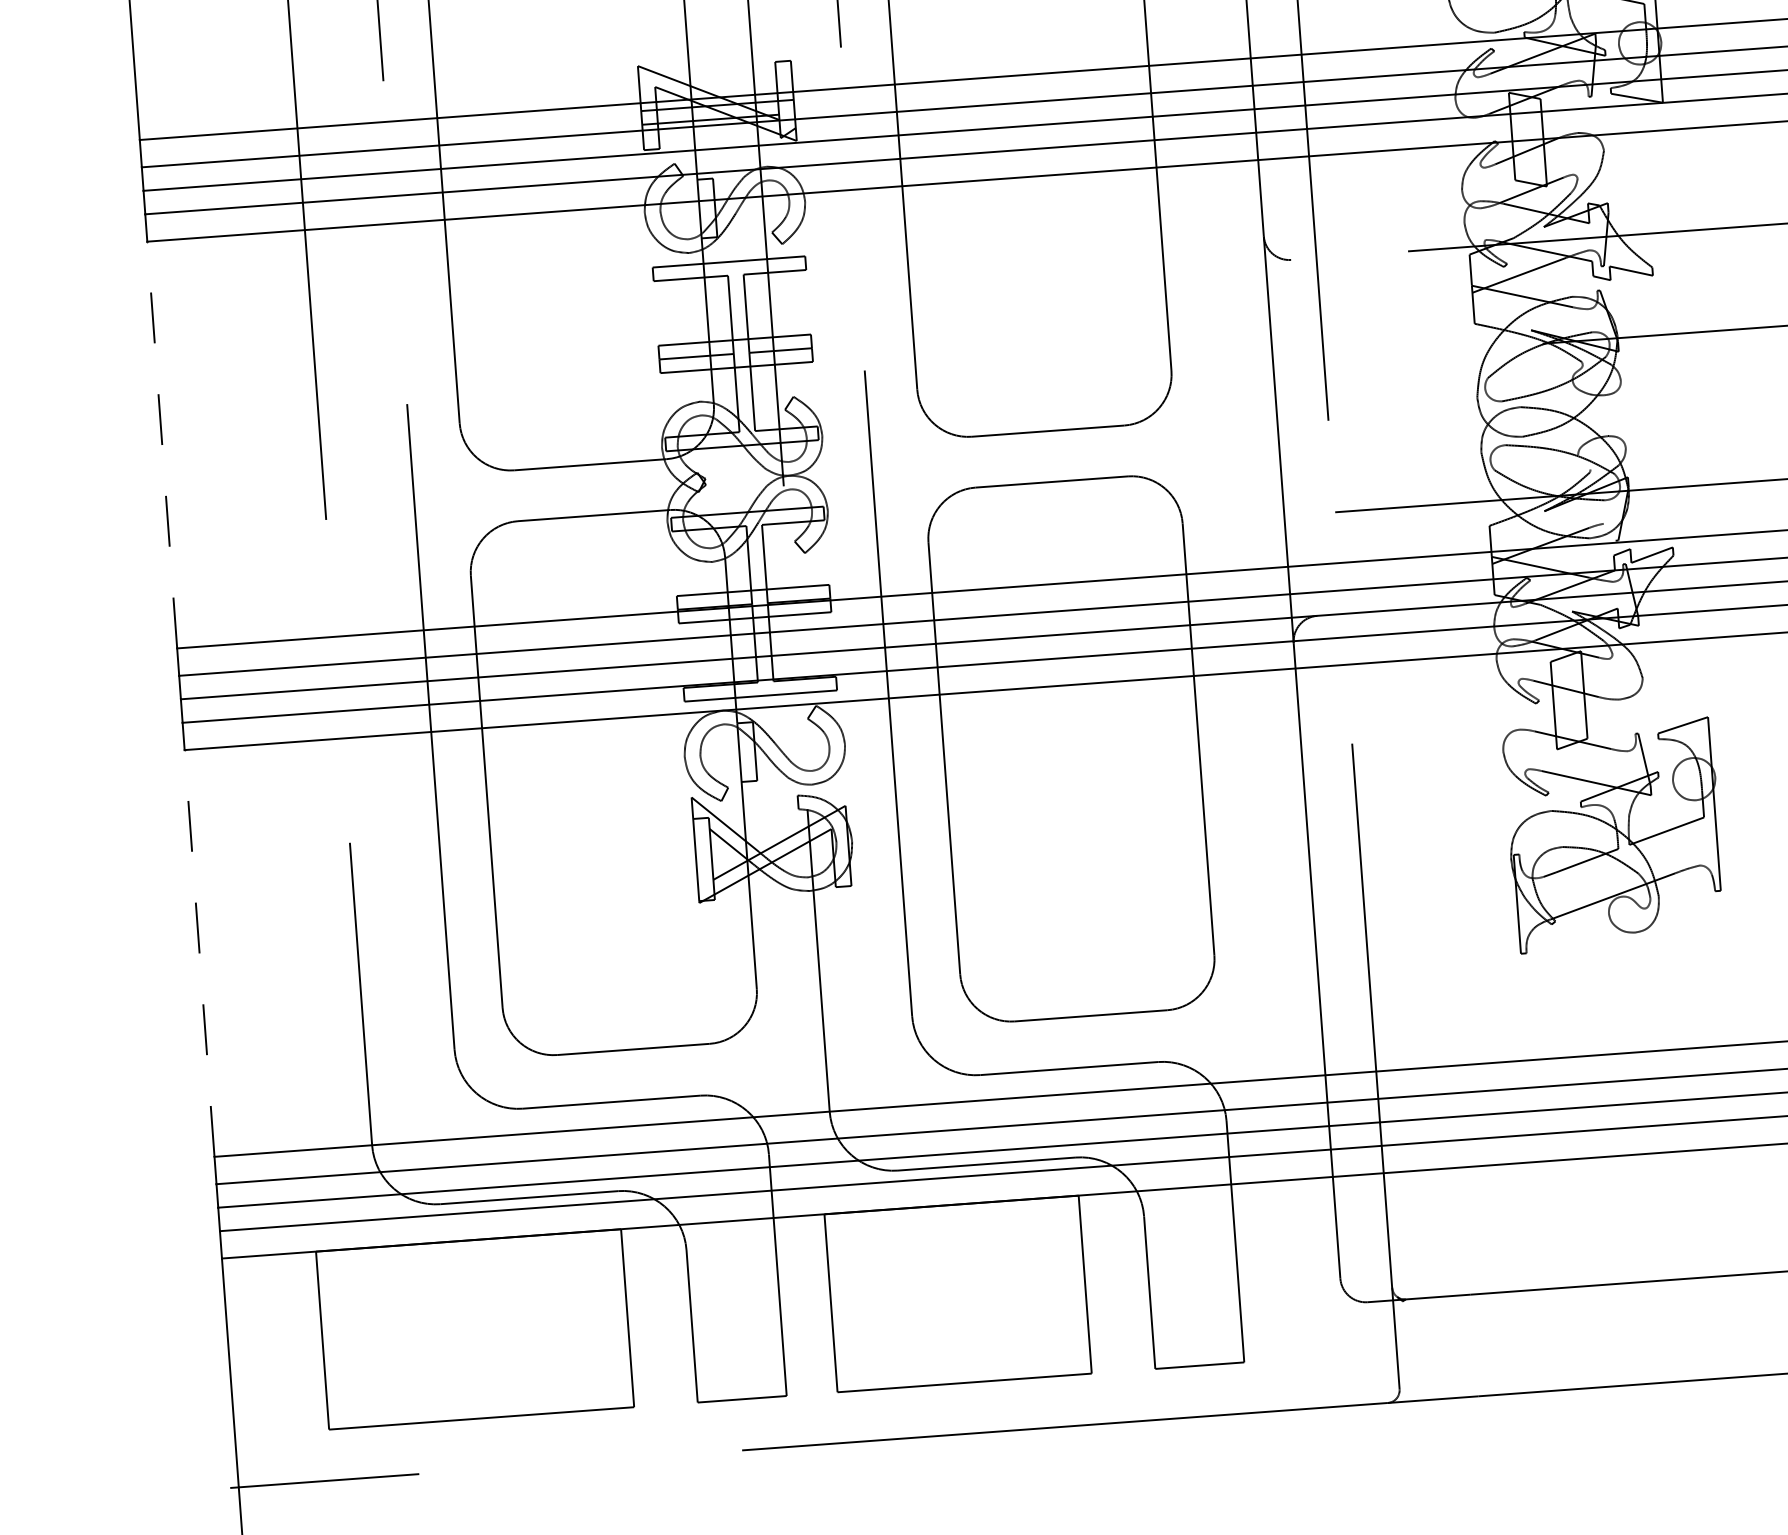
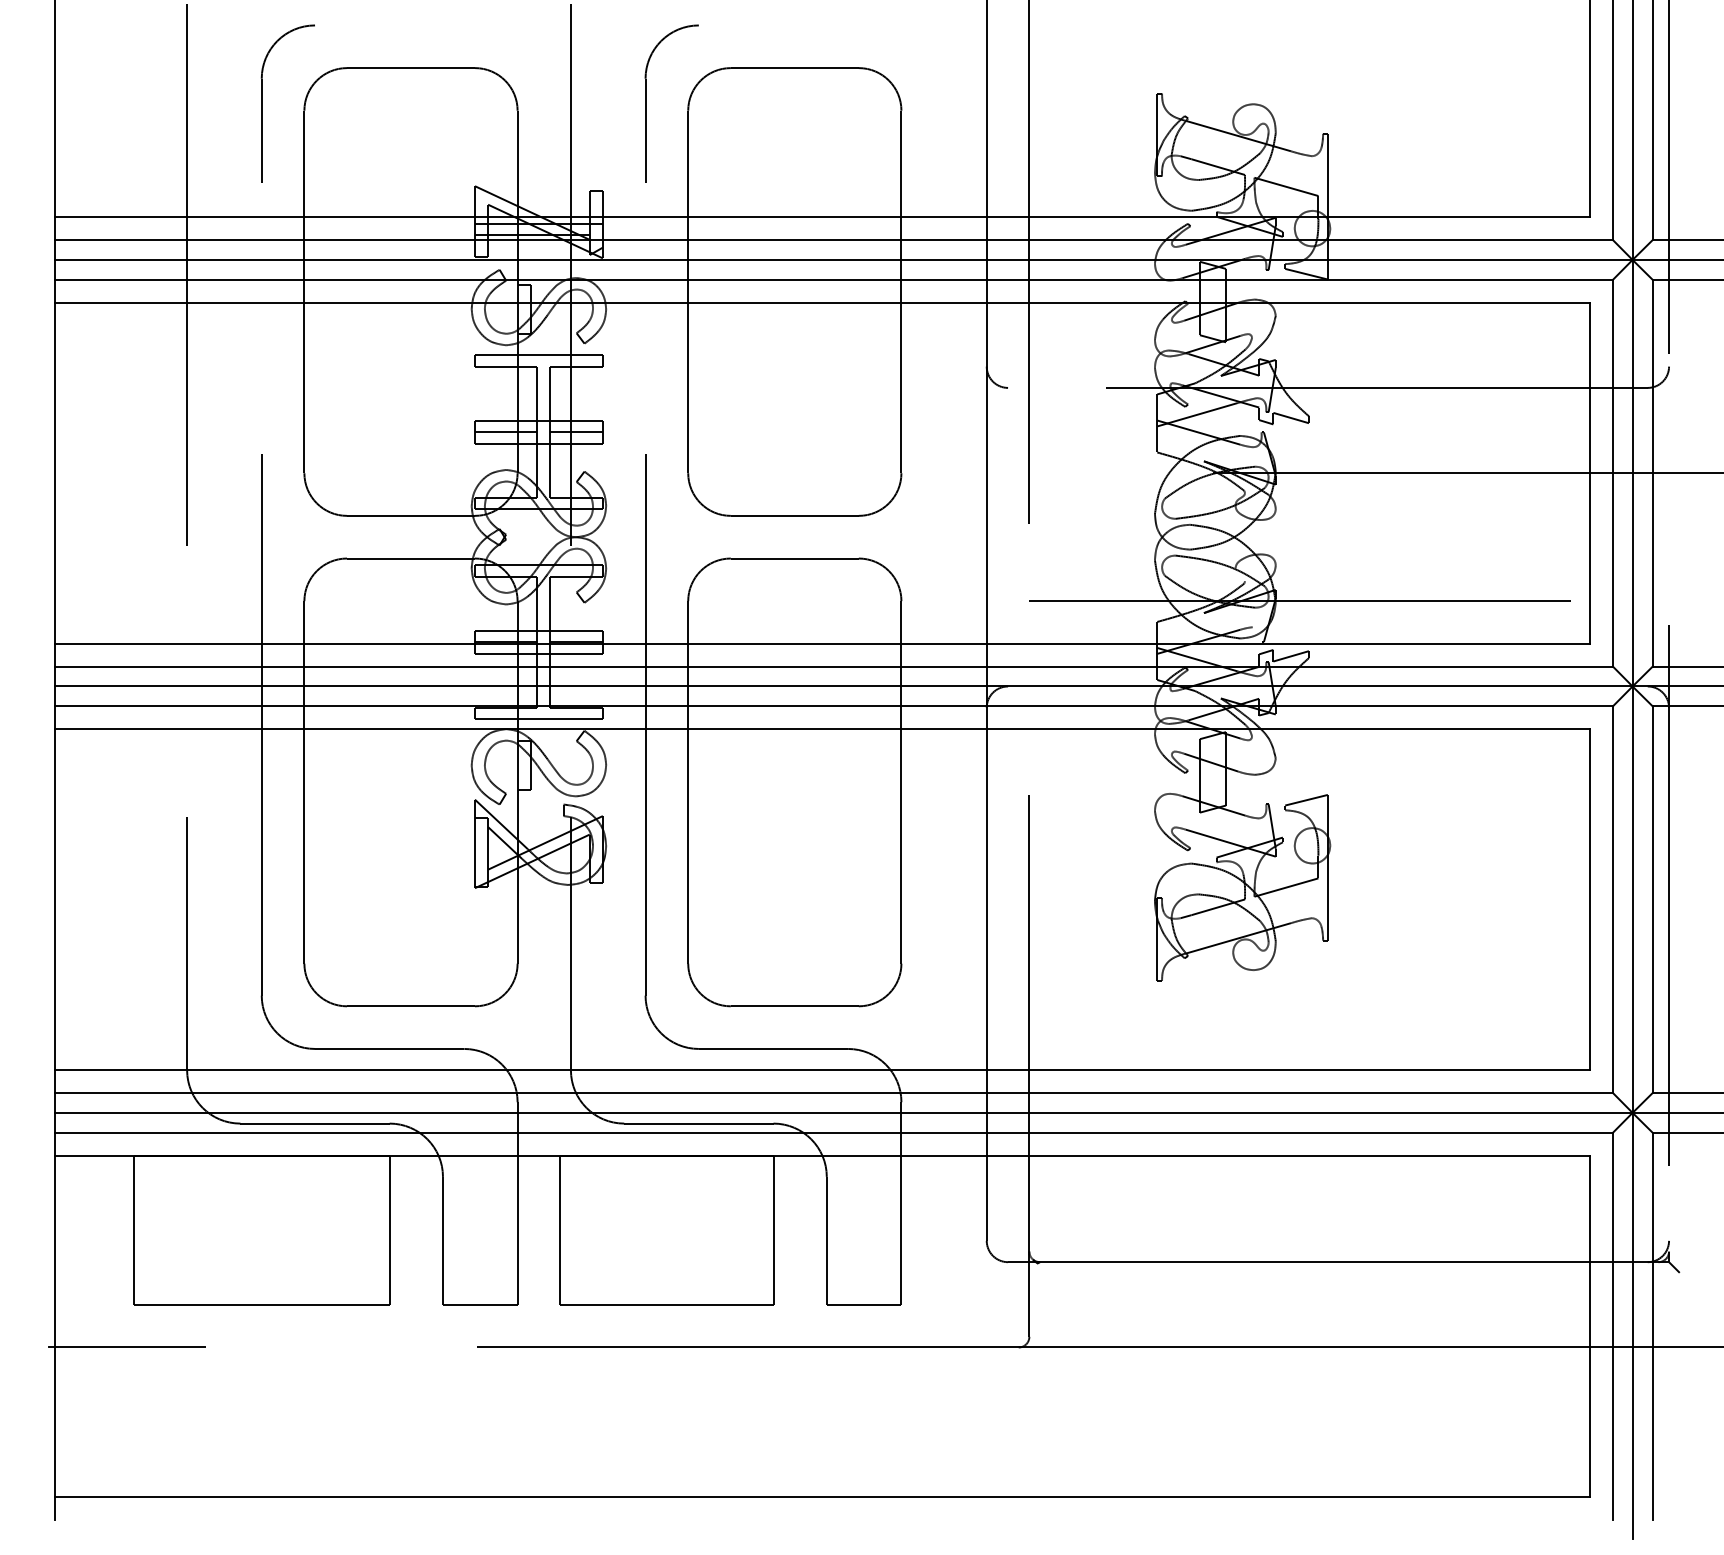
line: (161, 445) -> (54, 473), dashed -> solid
line: (199, 953) -> (54, 899), dashed -> solid

